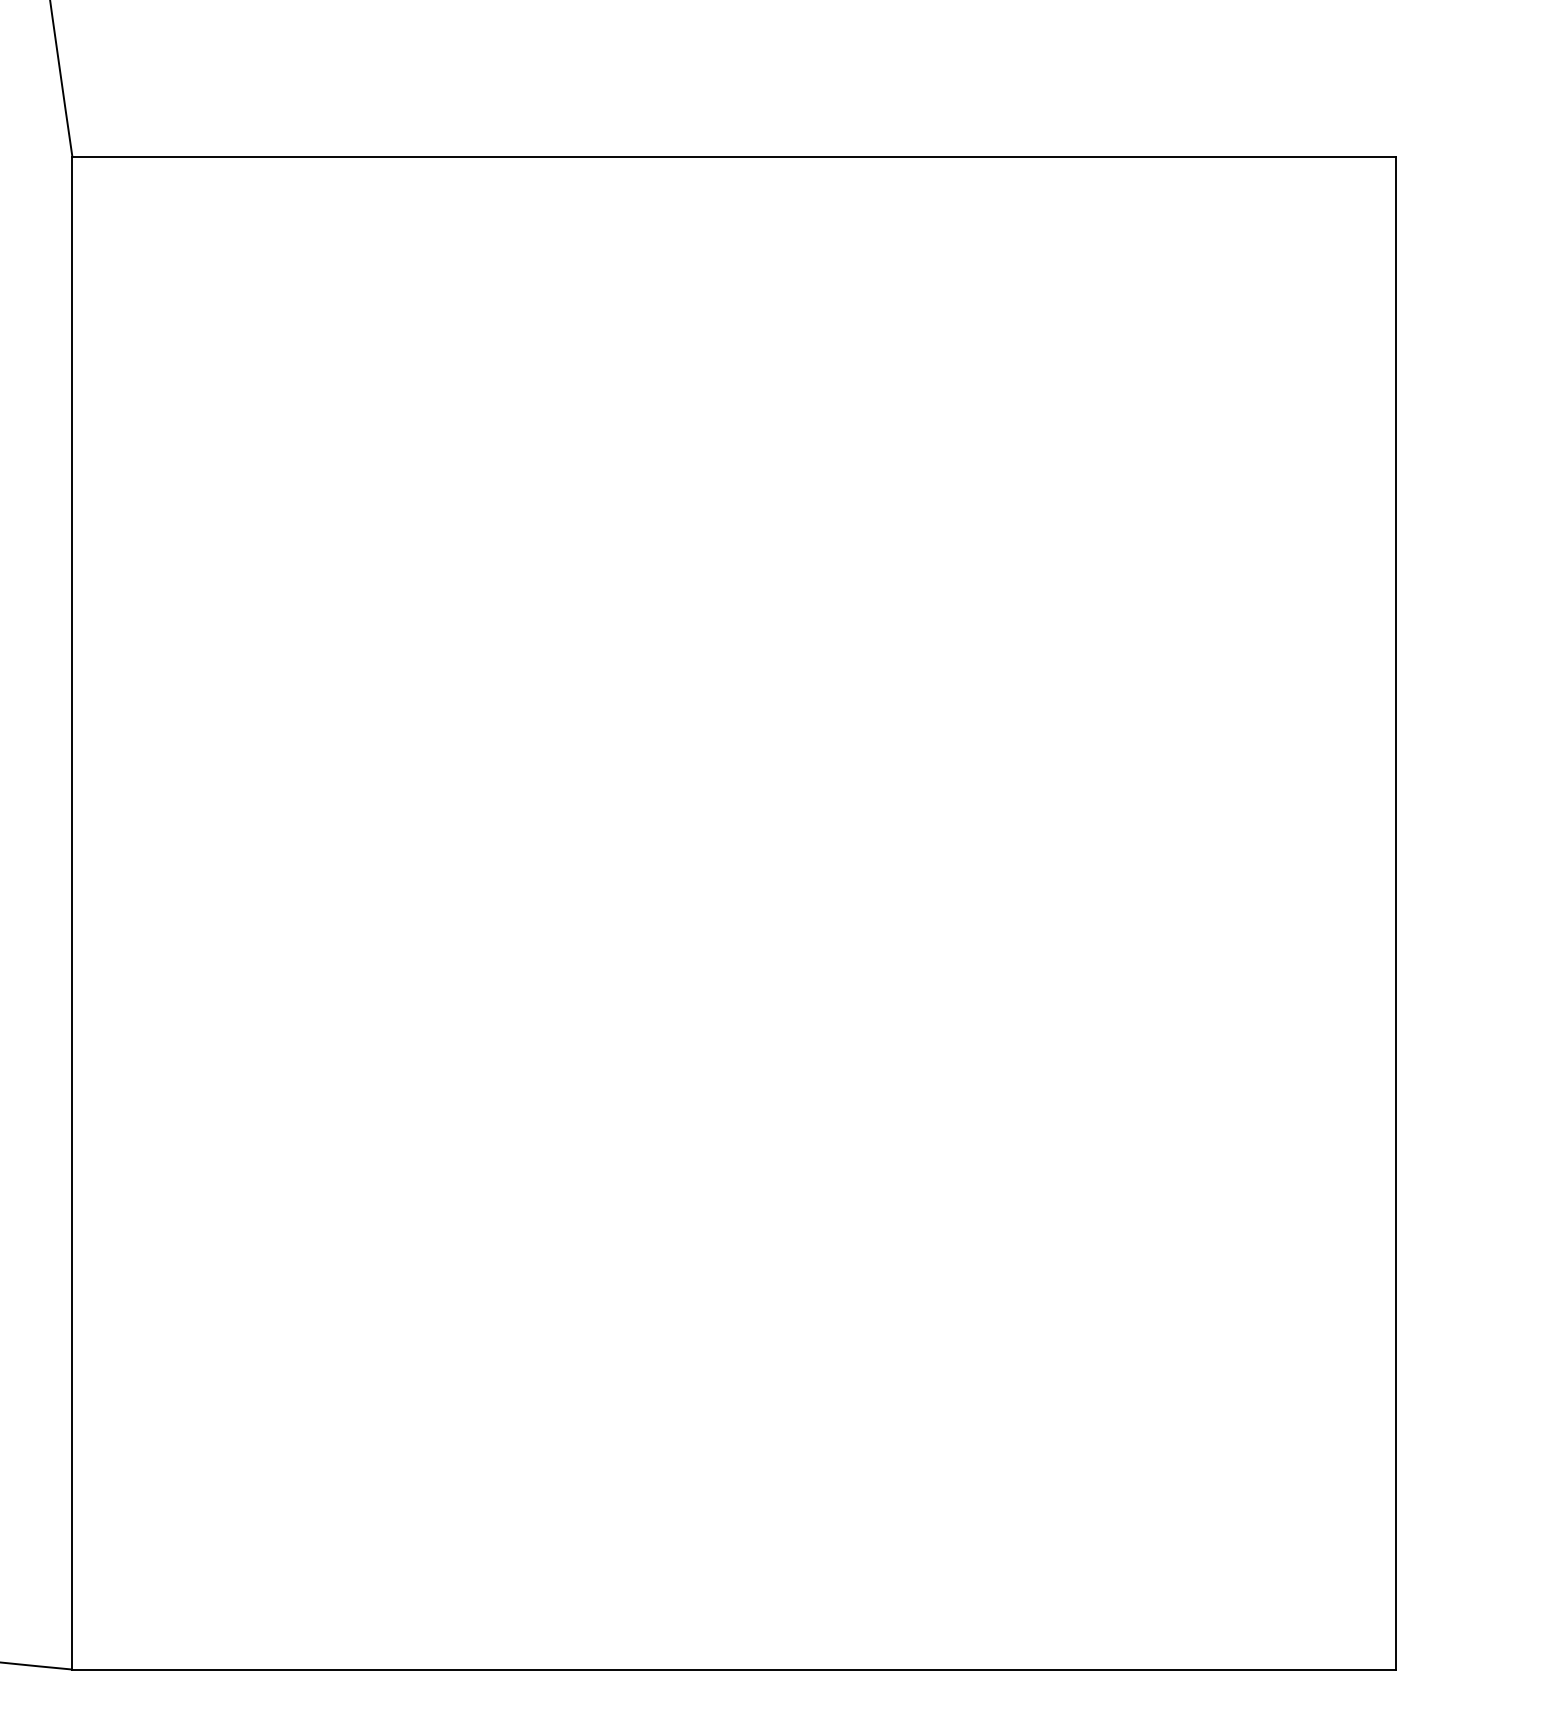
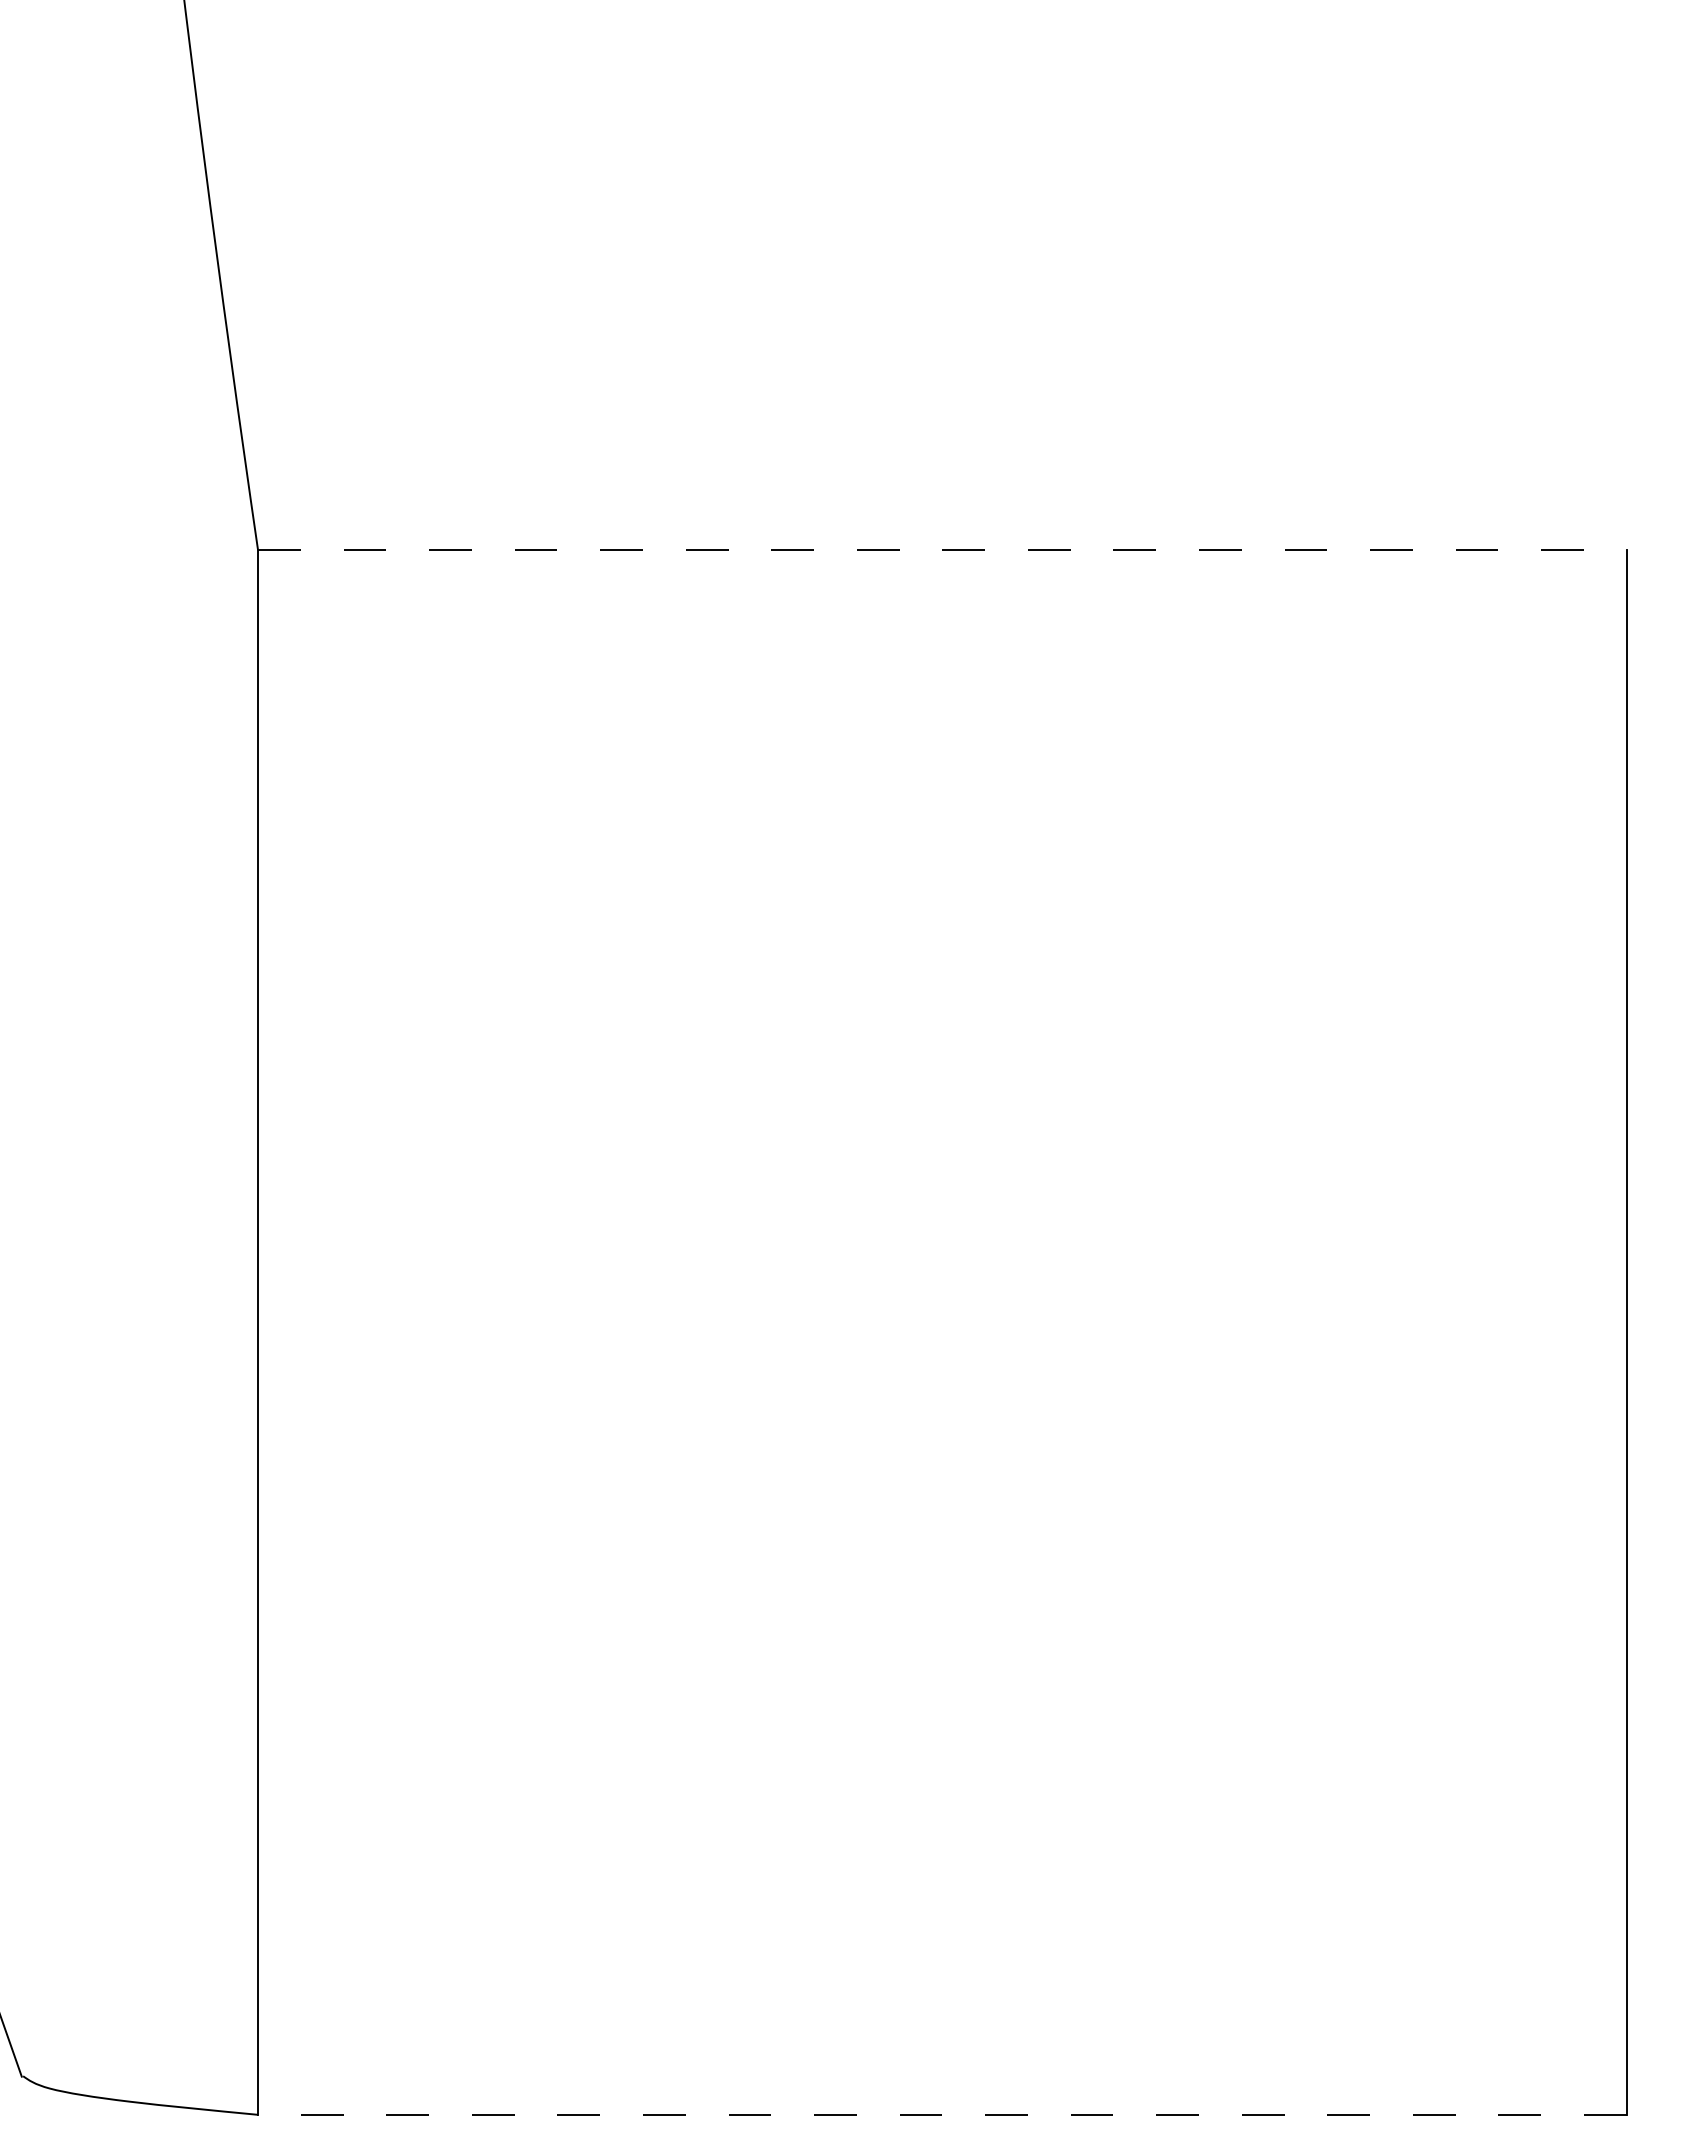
line: (734, 157) -> (942, 550), solid -> dashed
line: (733, 1669) -> (941, 2114), solid -> dashed

